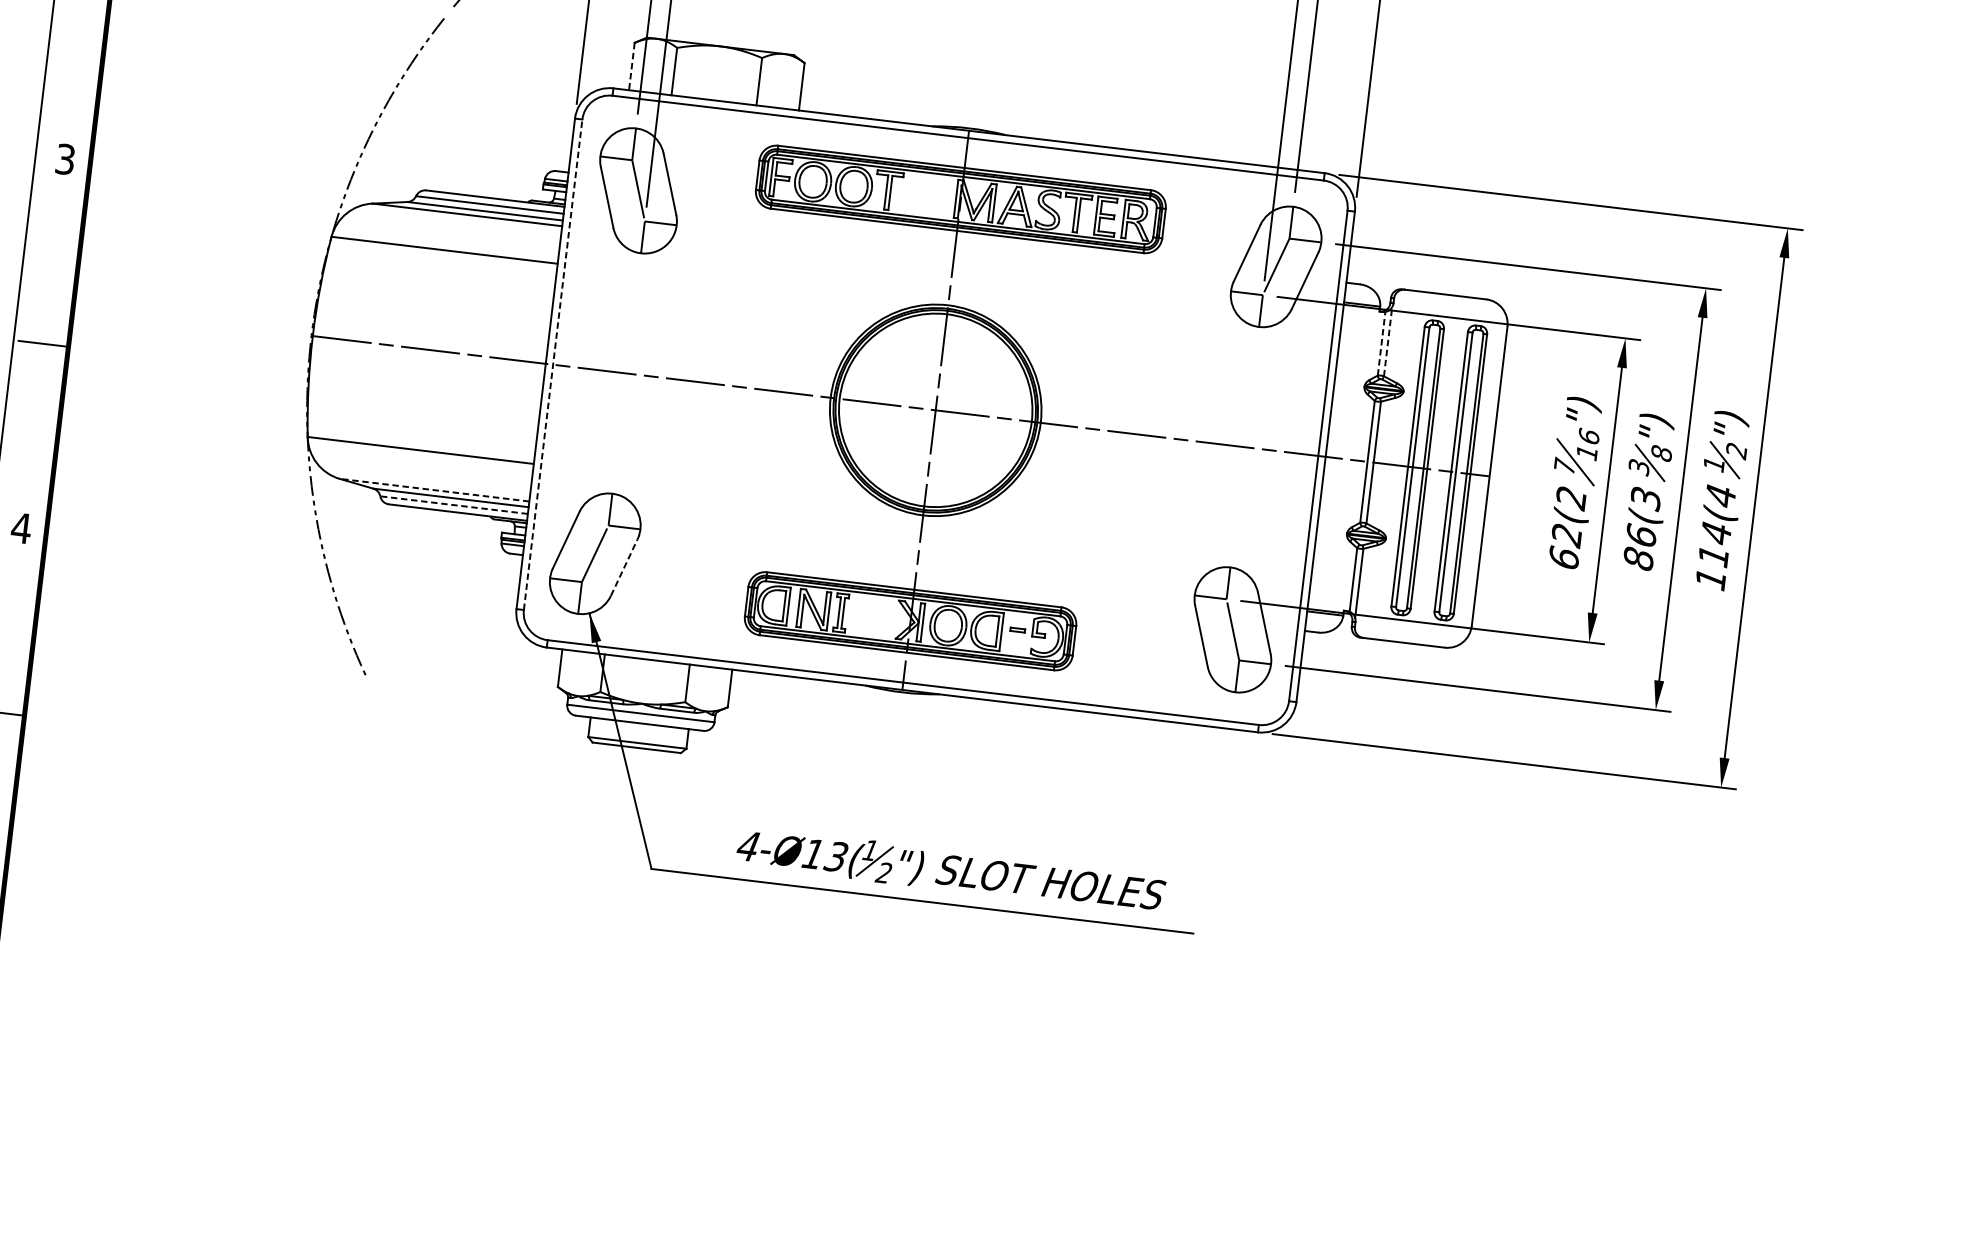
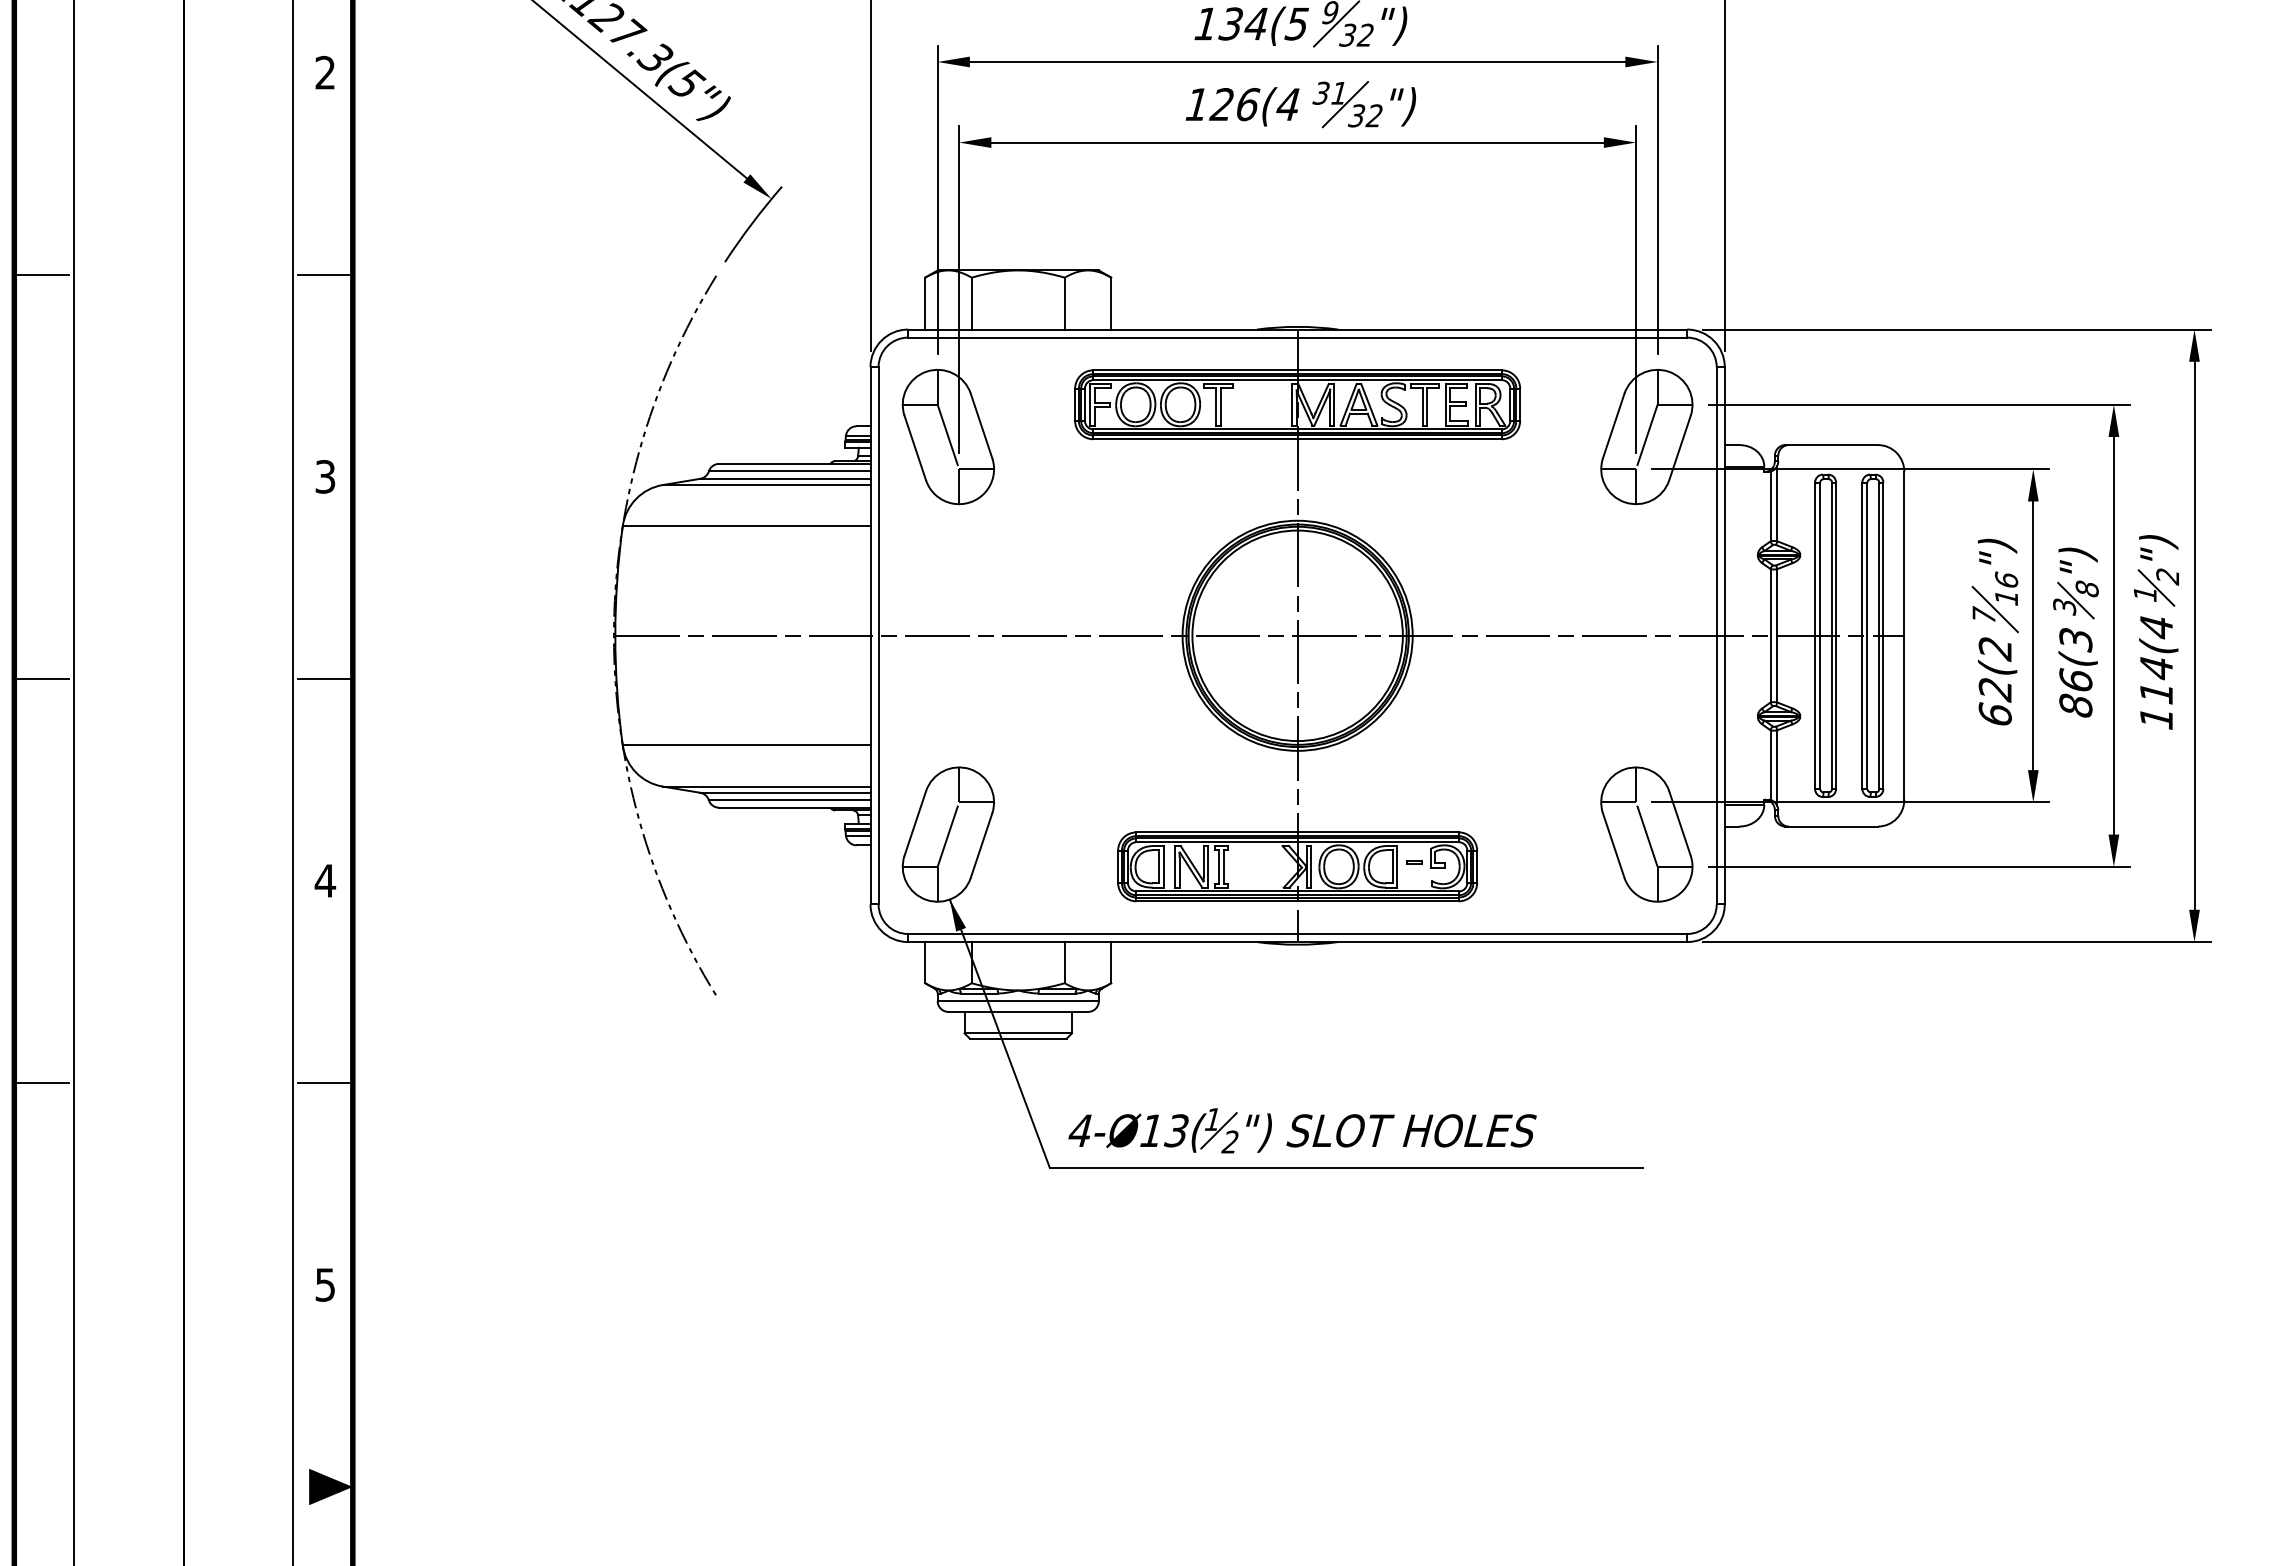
line: (632, 66) -> (925, 303), dashed -> solid
line: (1388, 341) -> (1777, 503), dashed -> solid
line: (1381, 343) -> (1770, 506), dashed -> solid
line: (553, 364) -> (878, 635), dashed -> solid
line: (434, 490) -> (766, 786), dashed -> solid
line: (453, 505) -> (789, 800), dashed -> solid
line: (624, 567) -> (981, 845), dashed -> solid
part: (951, 870) -> (1302, 1130), moved

